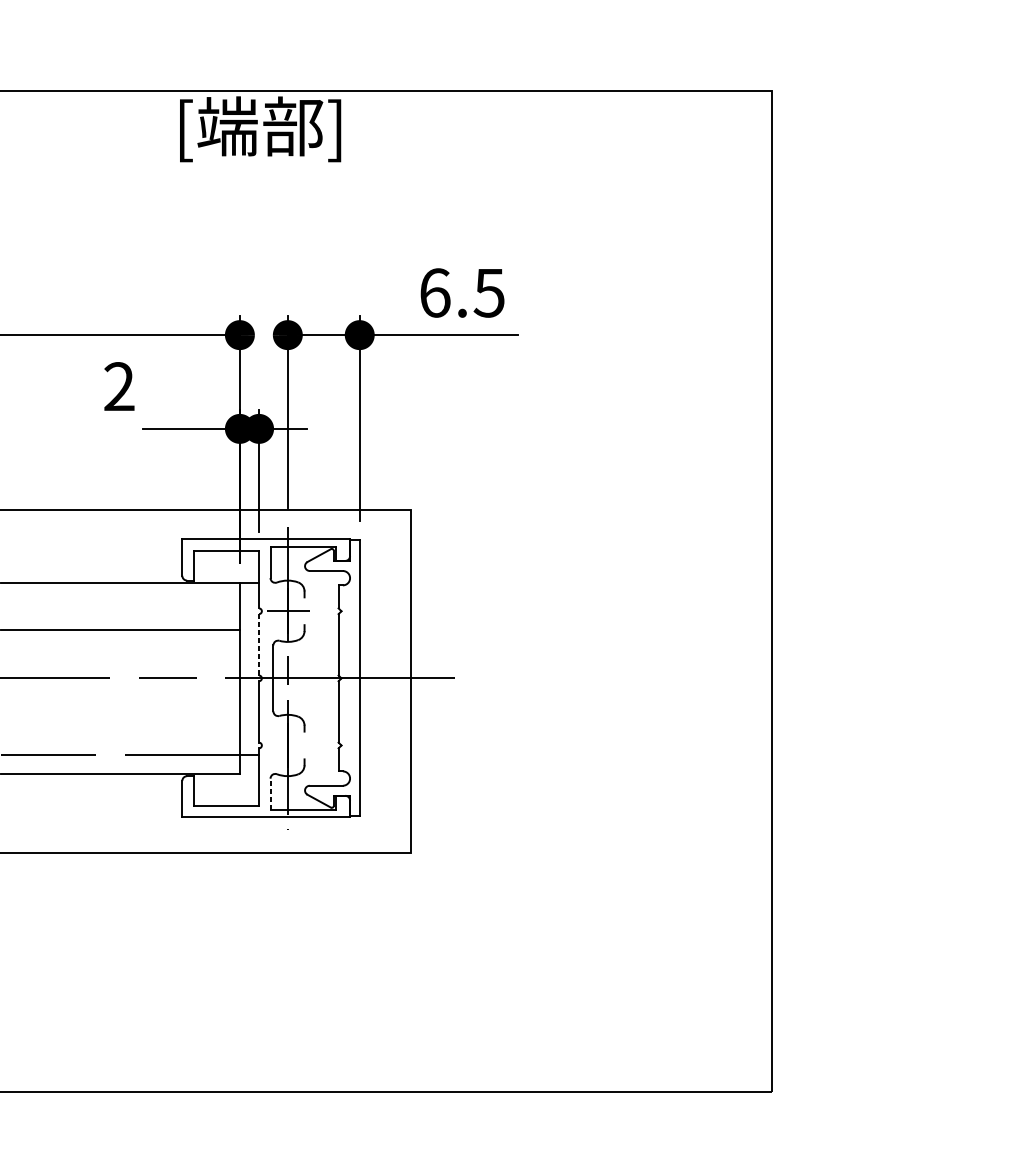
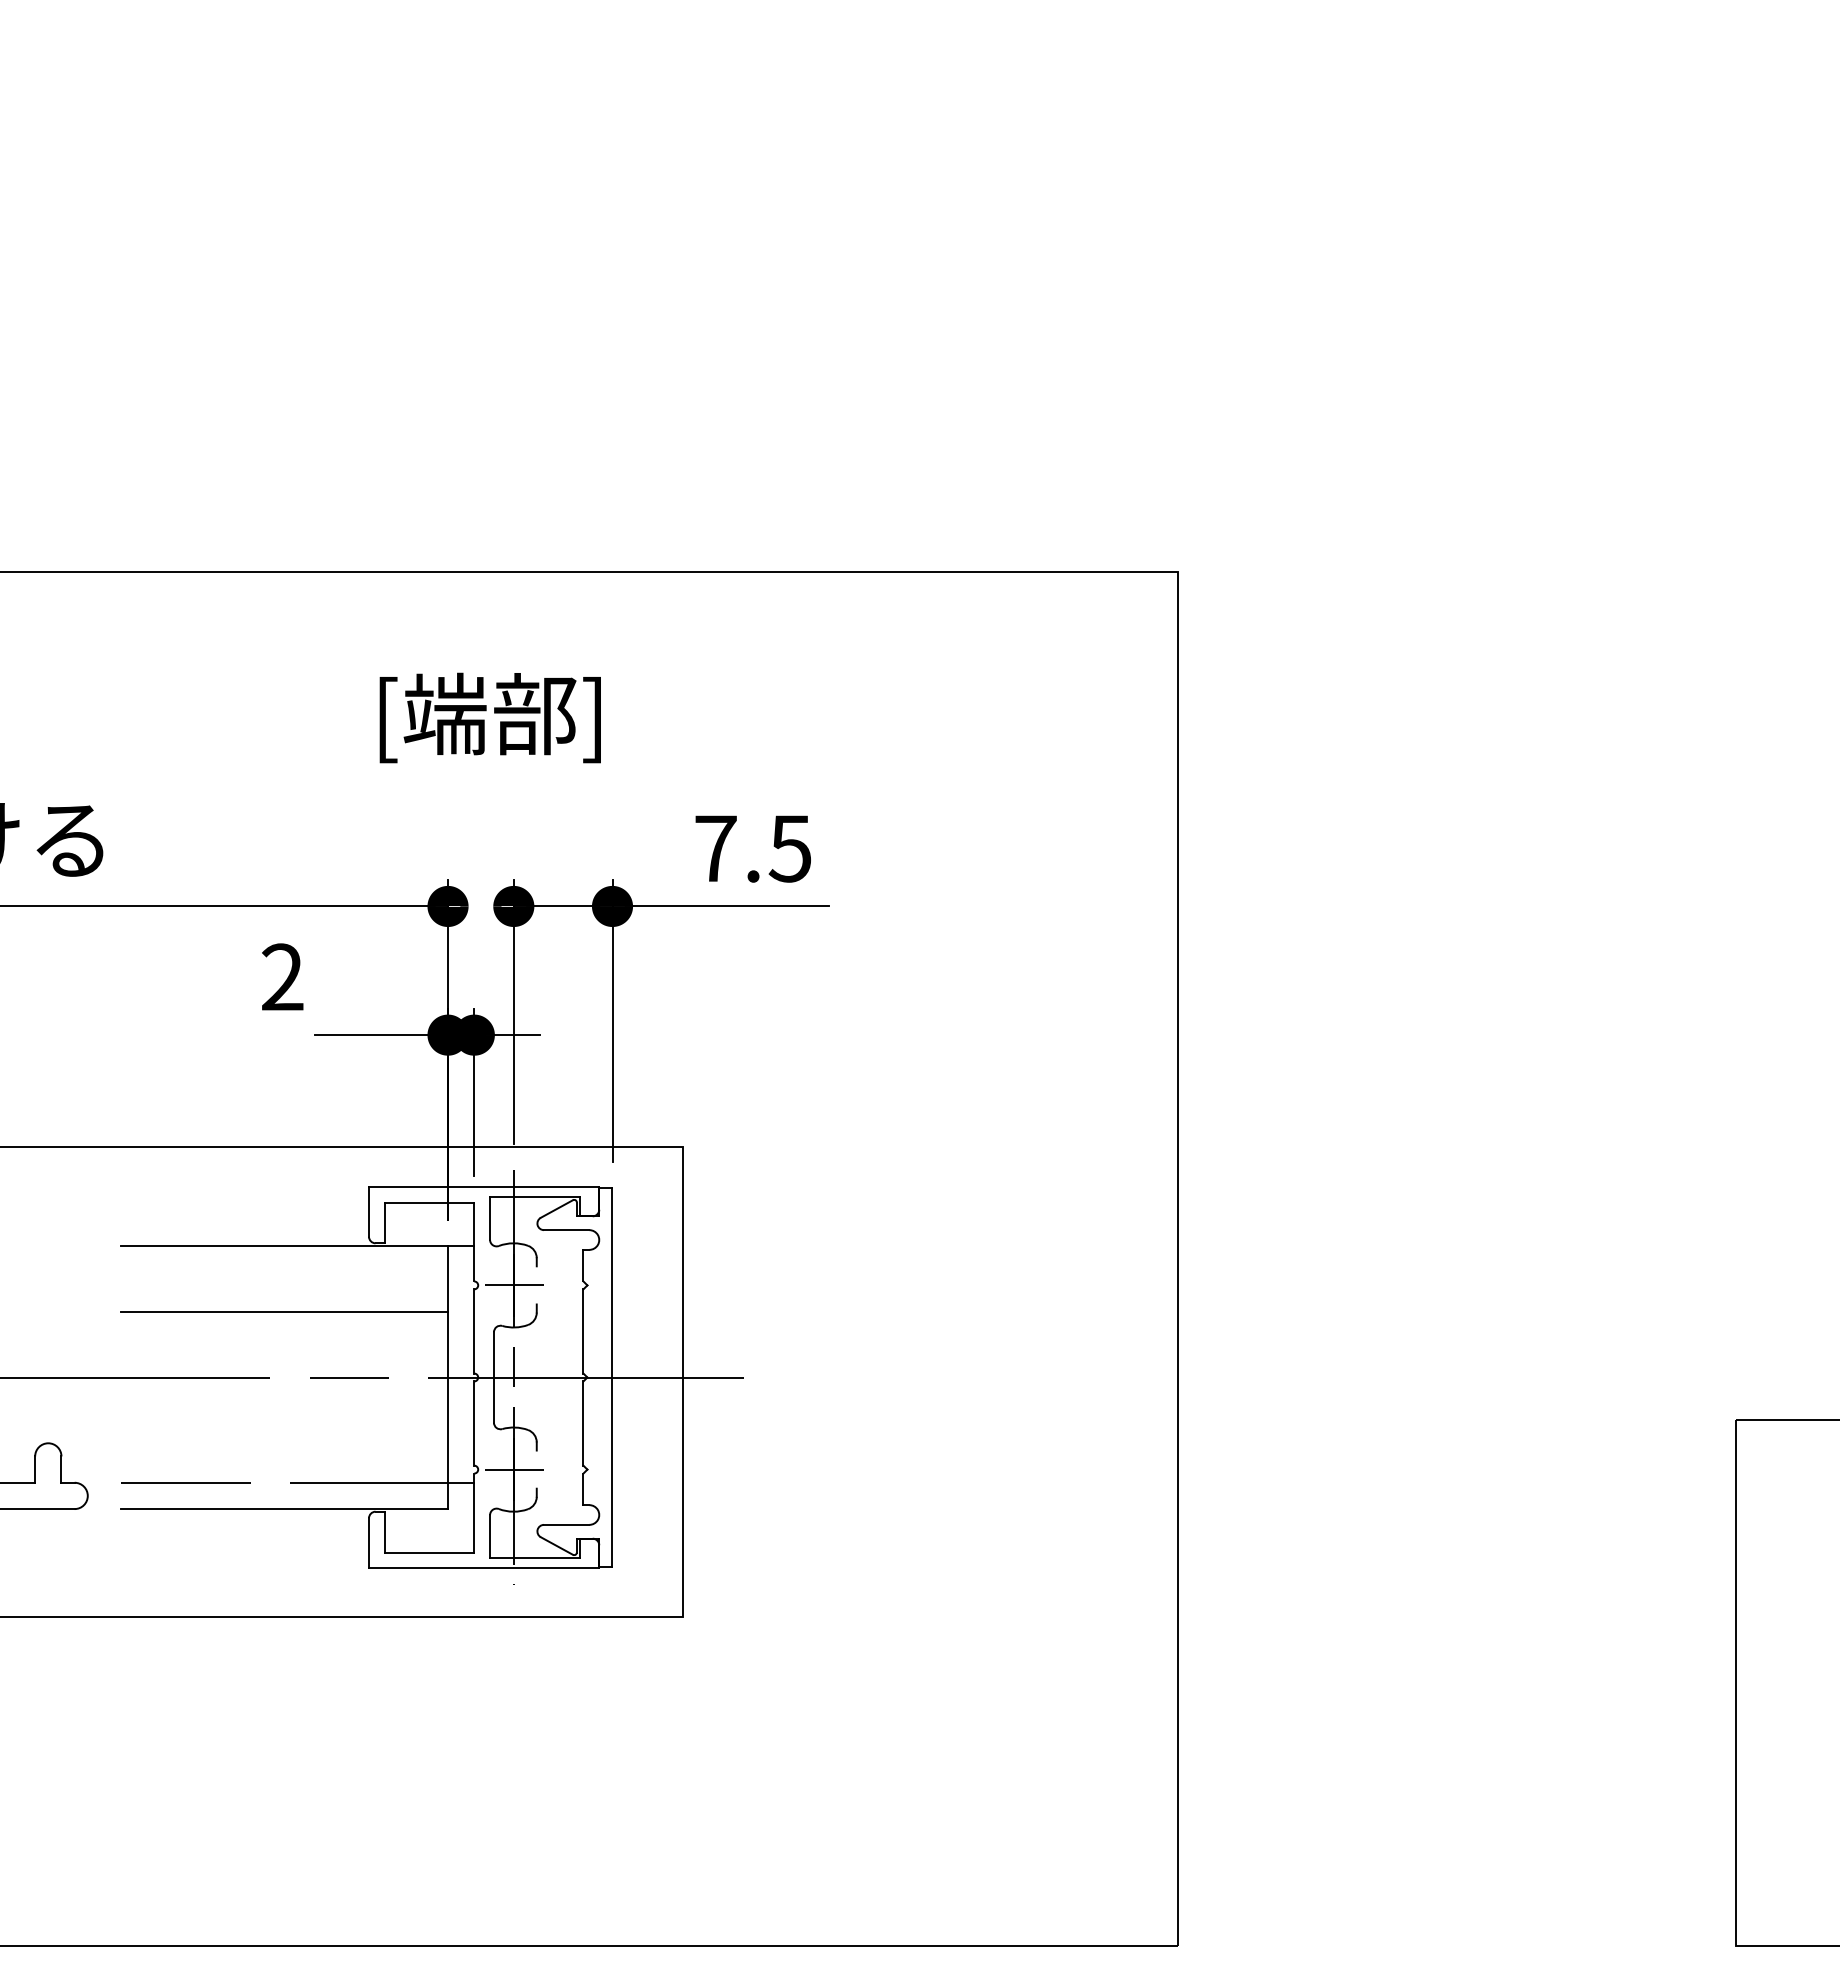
text: (259, 128) -> (489, 717), moved
text: (435, 292) -> (716, 848), 6.5 -> 7.5
line: (259, 644) -> (474, 1330), dashed -> solid
line: (288, 745) -> (514, 1469), added
line: (270, 793) -> (490, 1535), dashed -> solid

